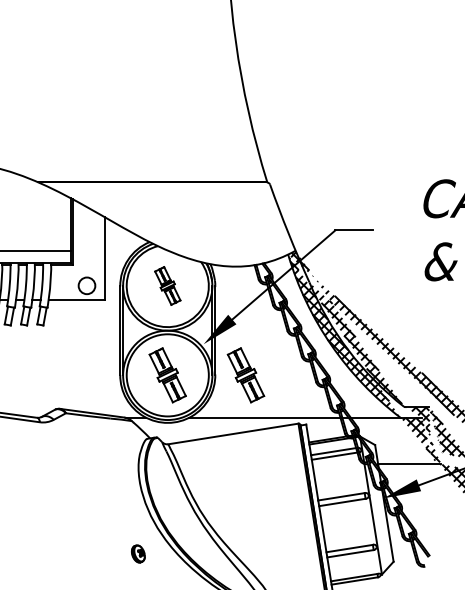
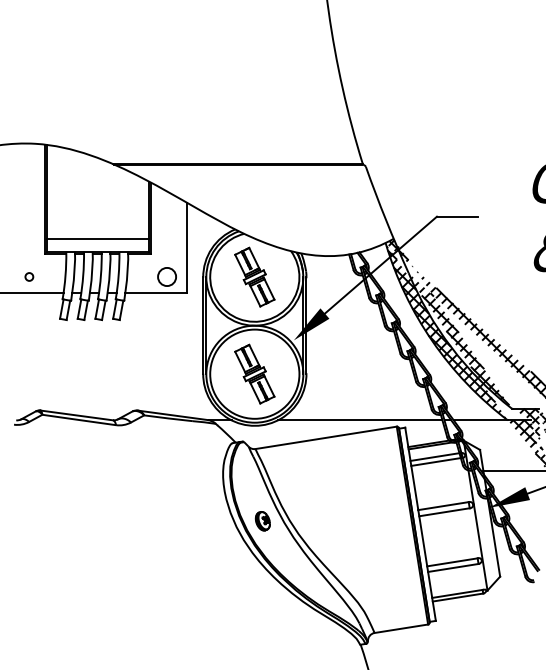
part: (167, 285) -> (254, 276), size x1.43
part: (245, 374) -> (339, 373), removed
part: (138, 554) -> (262, 521), moved

